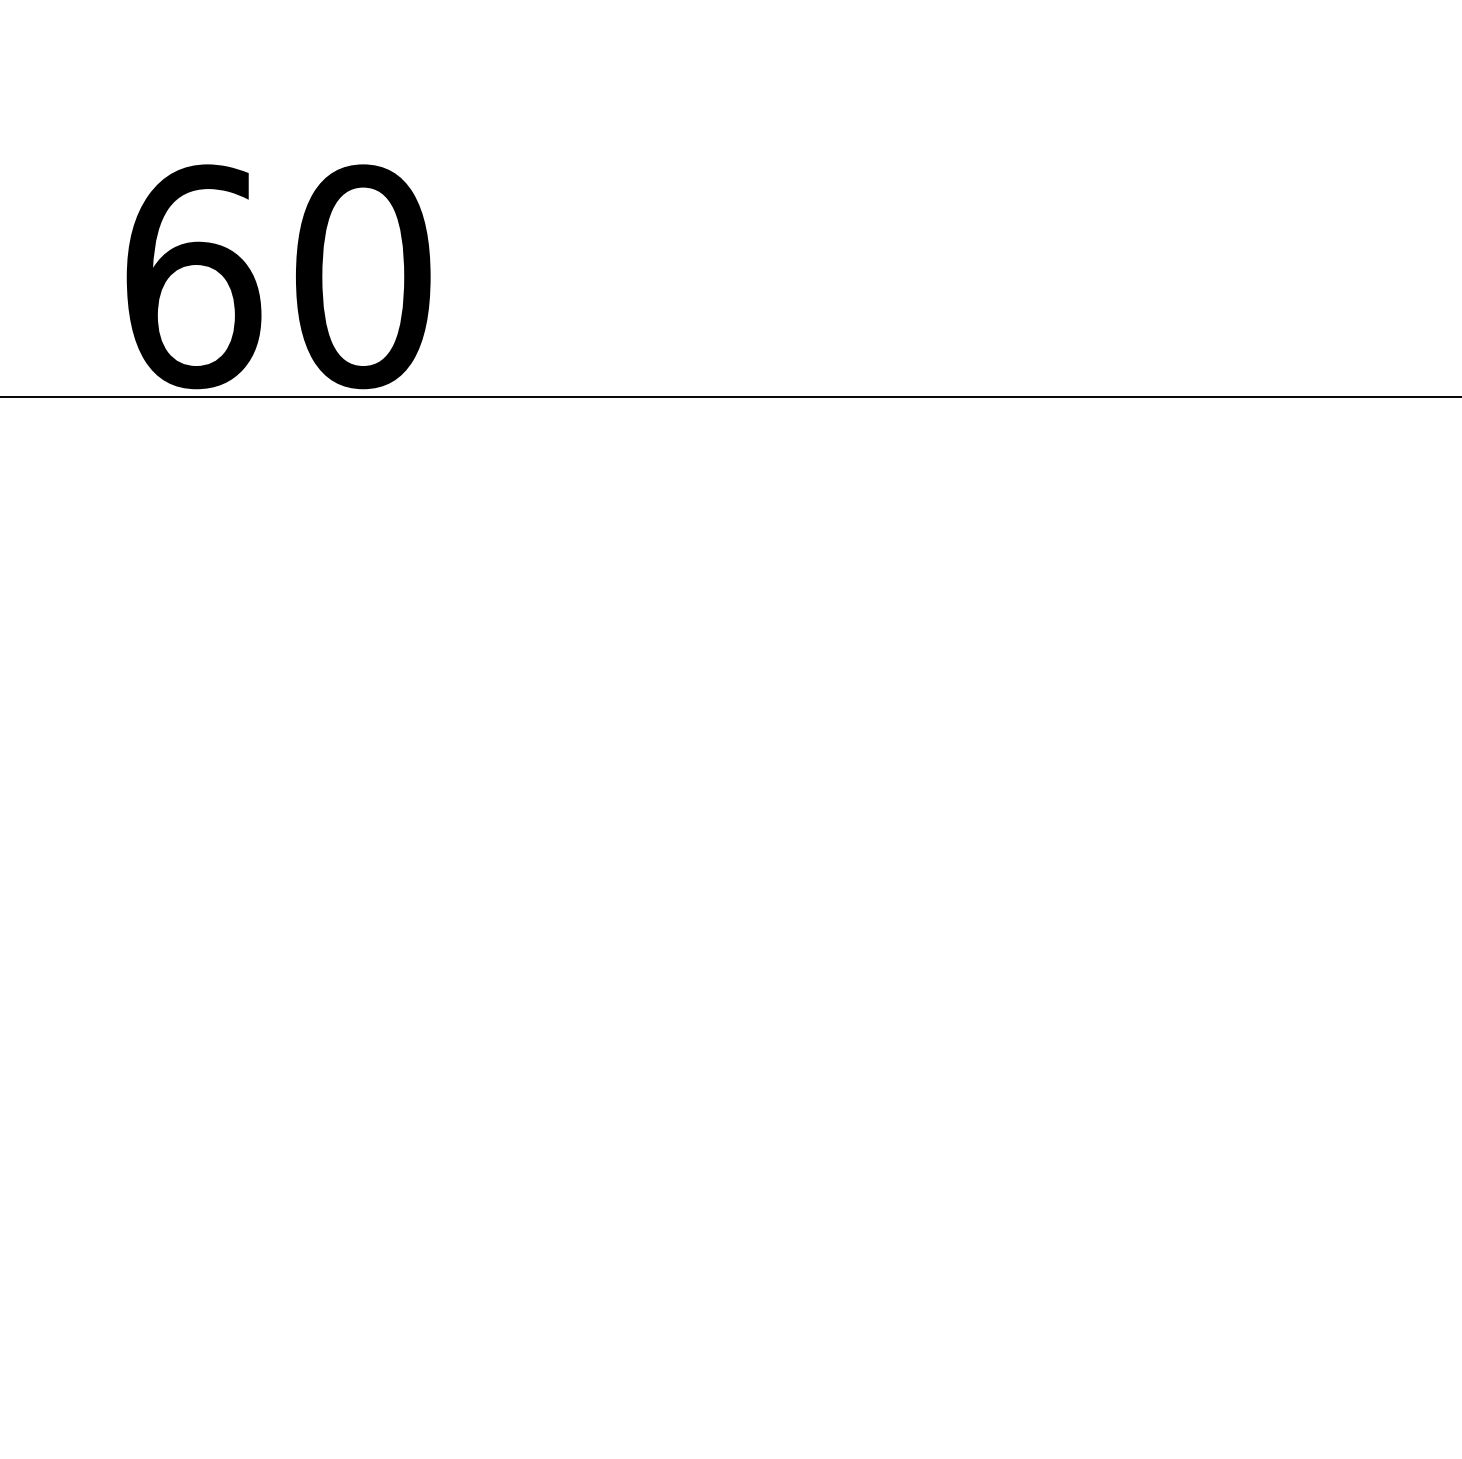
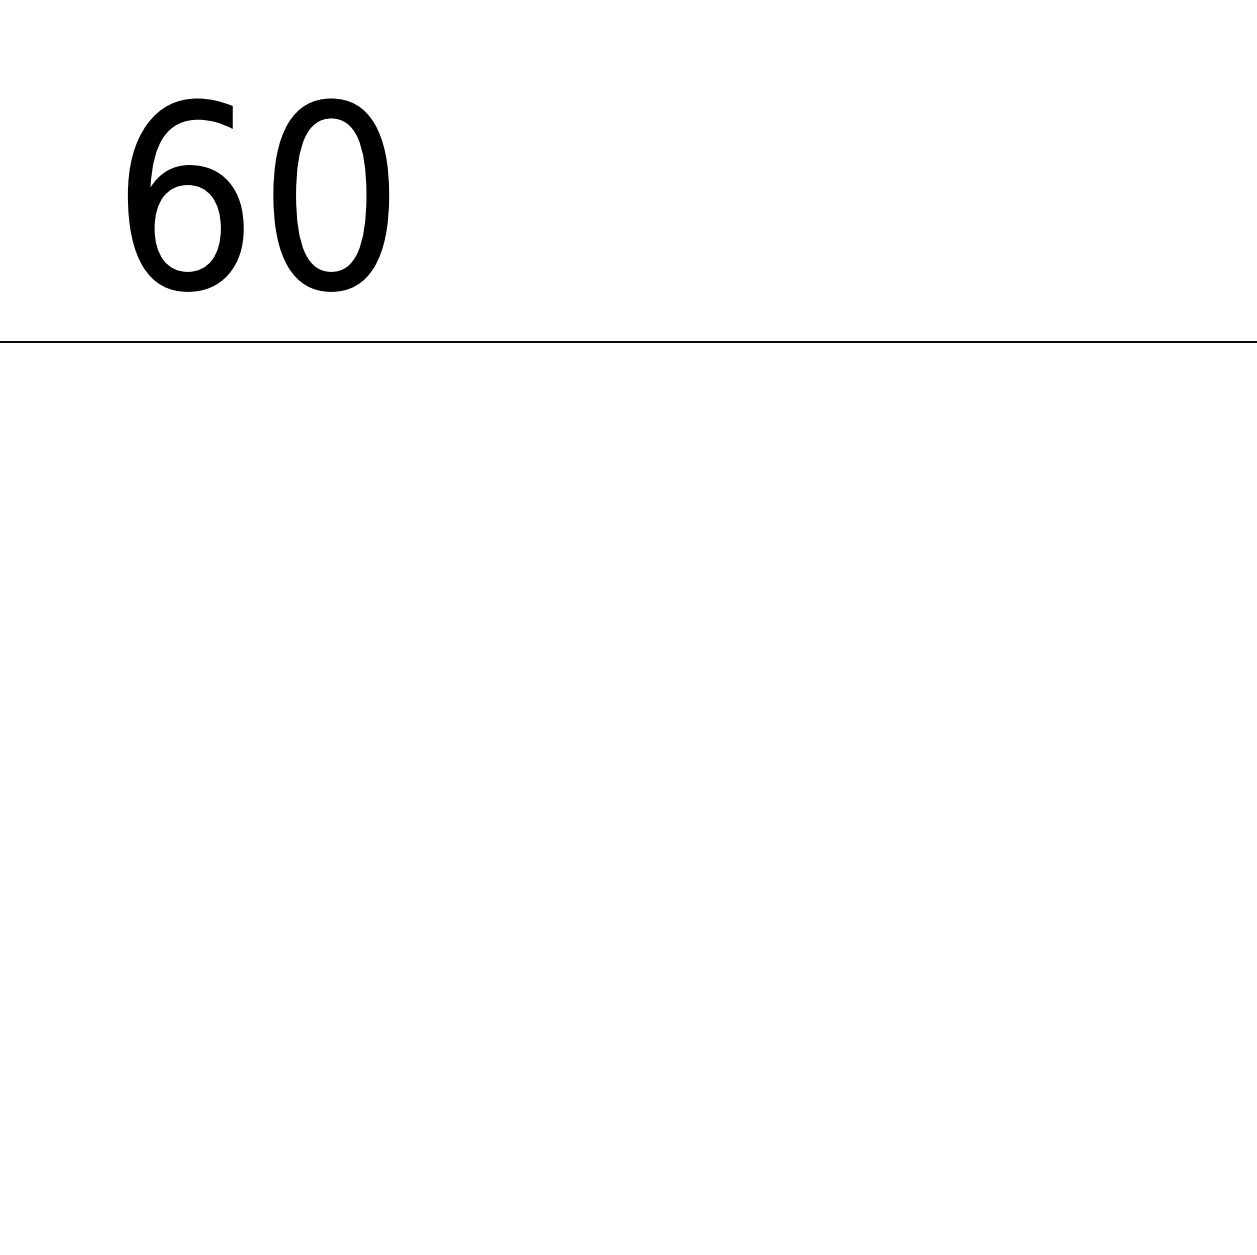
text: (278, 276) -> (258, 194), moved

